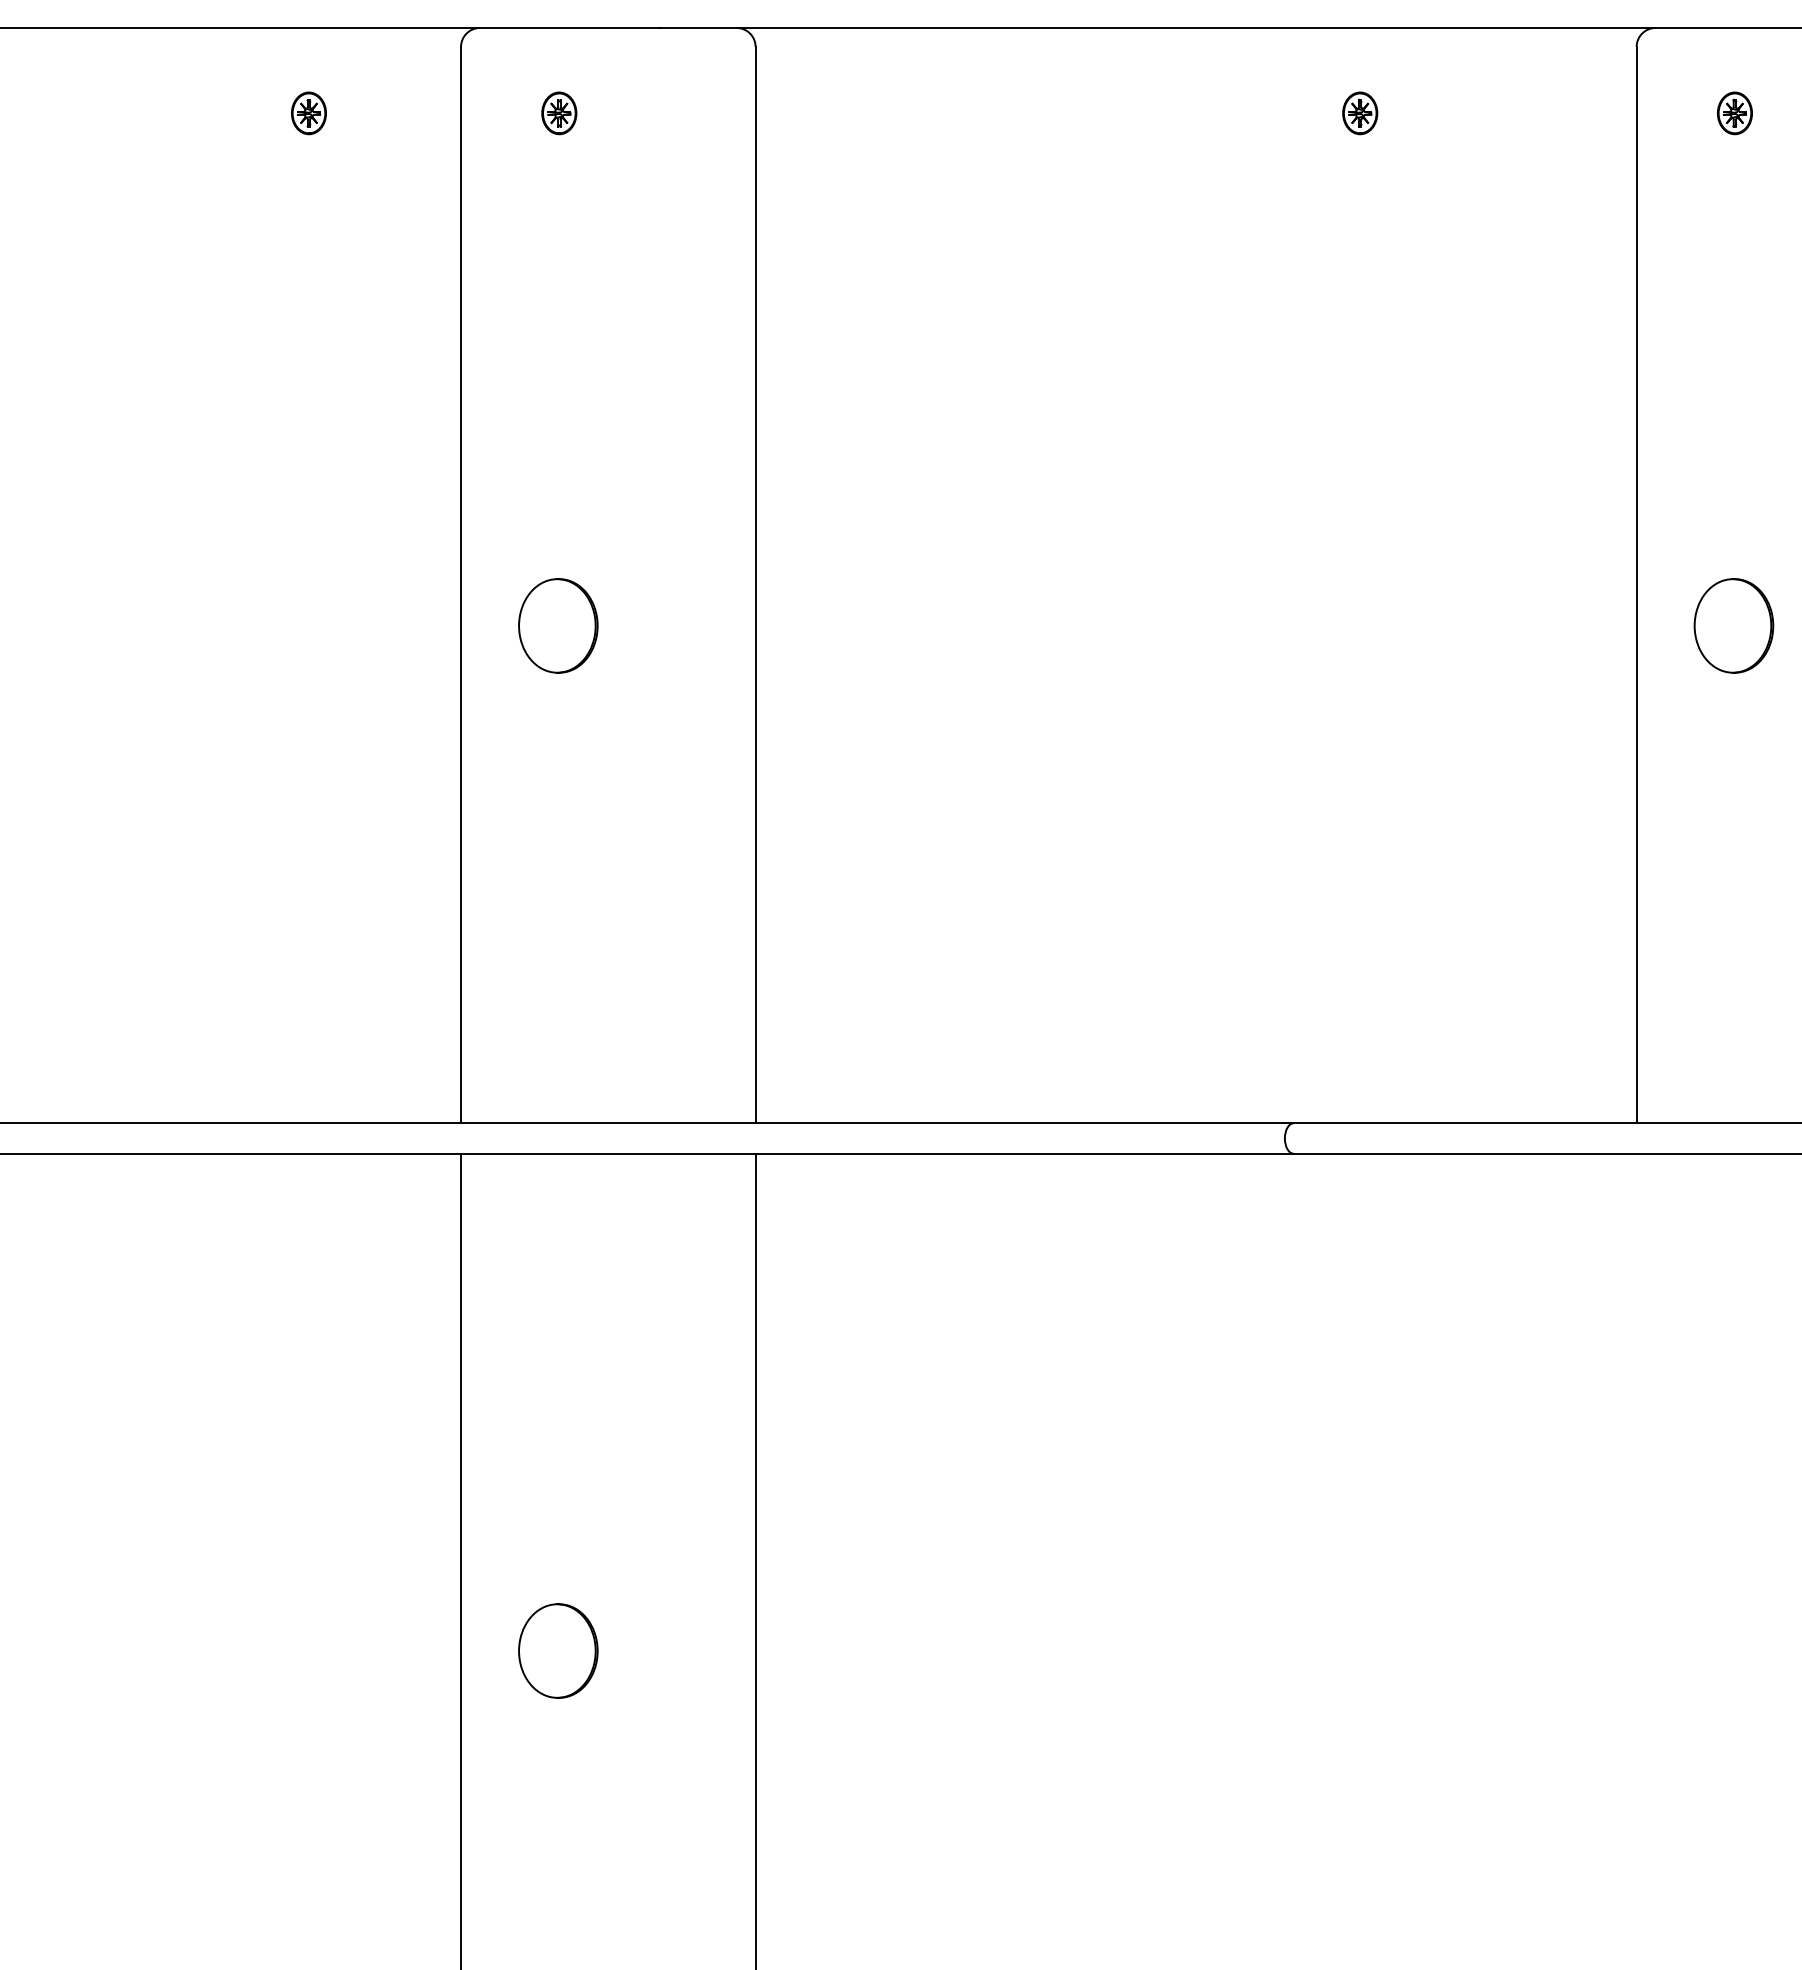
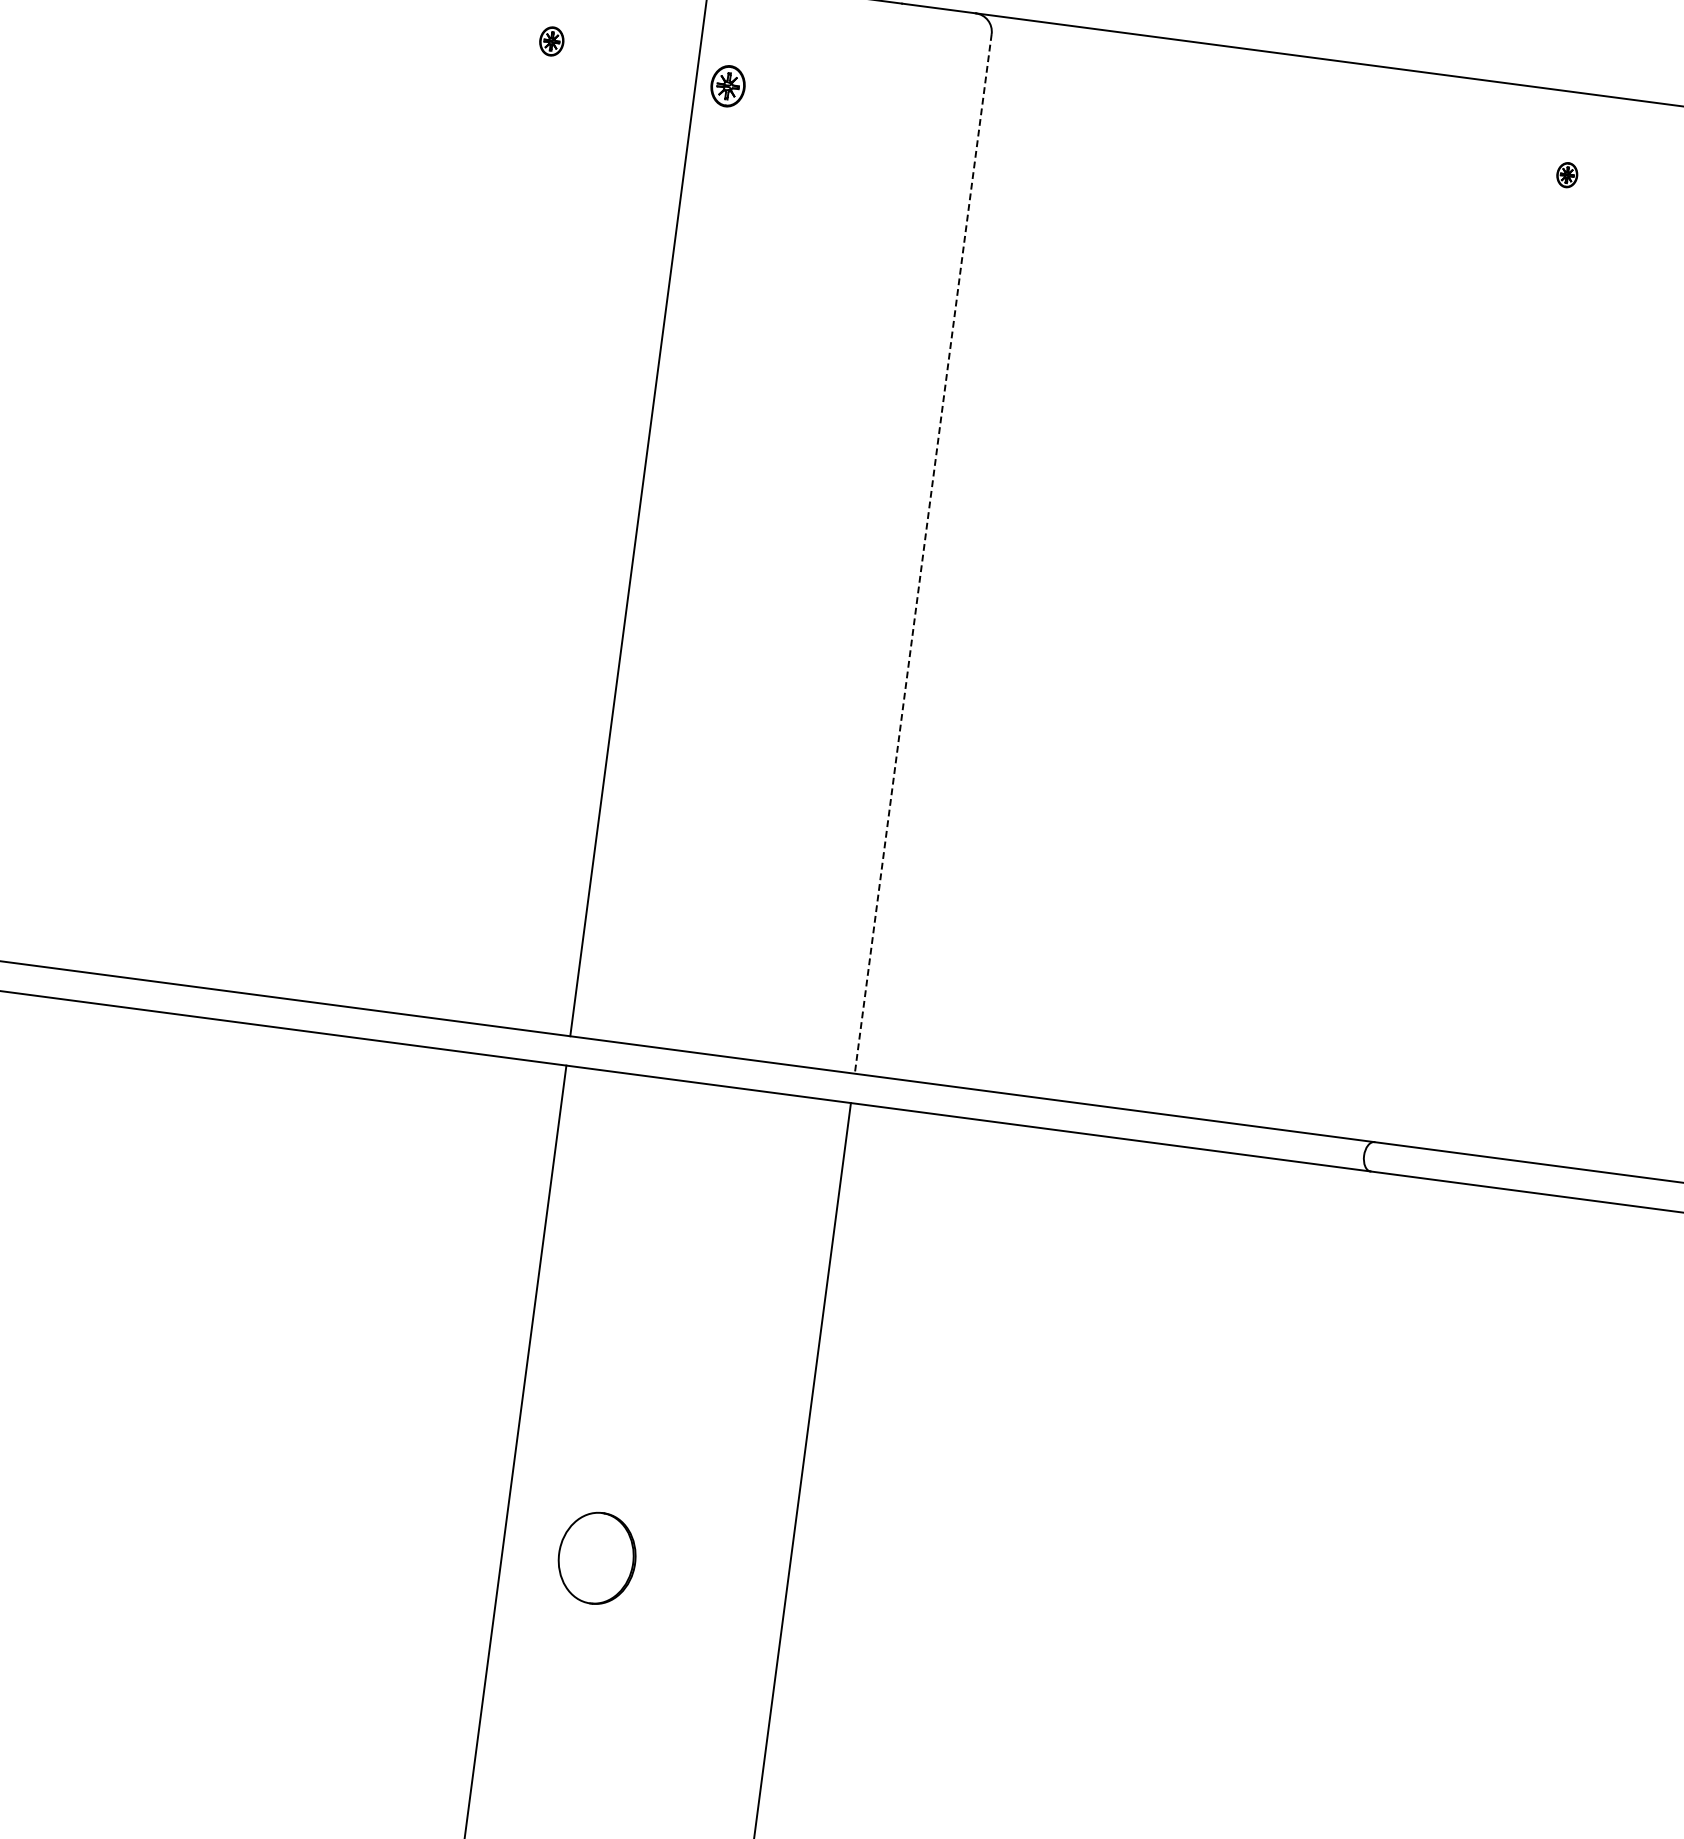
part: (308, 113) -> (551, 41), size x0.7
part: (559, 113) -> (728, 86), moved
part: (1360, 113) -> (1567, 175), size x0.6
line: (755, 585) -> (923, 554), solid -> dashed
part: (558, 625) -> (727, 567), removed

